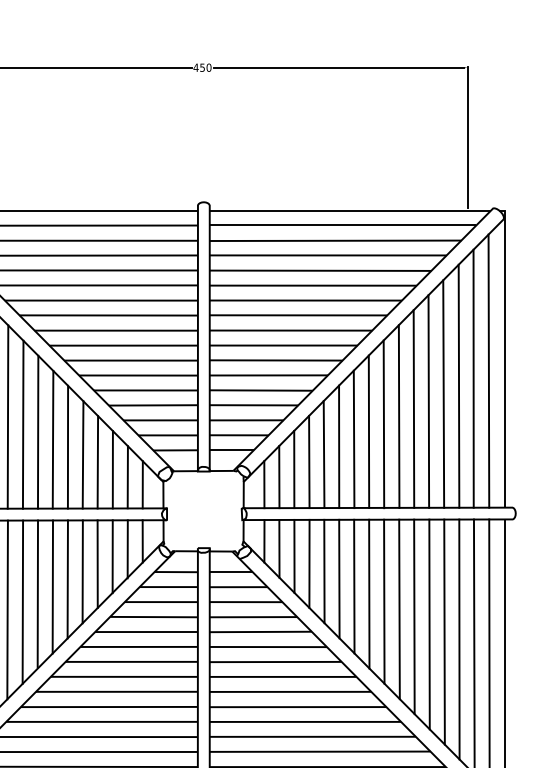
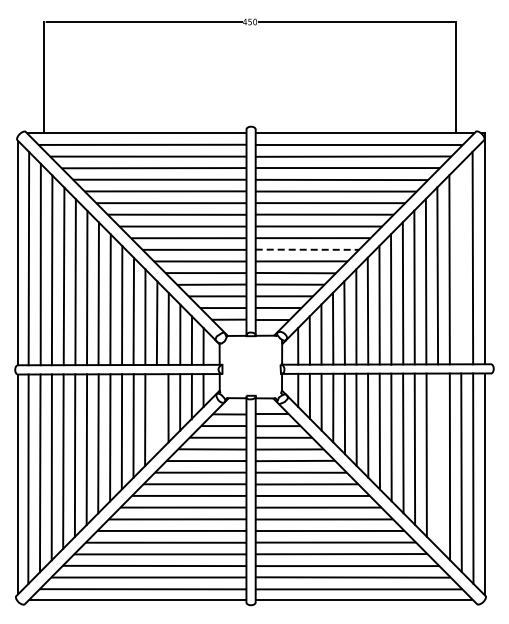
line: (276, 360) -> (307, 249), solid -> dashed
line: (472, 378) -> (460, 263), removed
line: (82, 572) -> (156, 414), removed
line: (444, 631) -> (438, 460), removed

